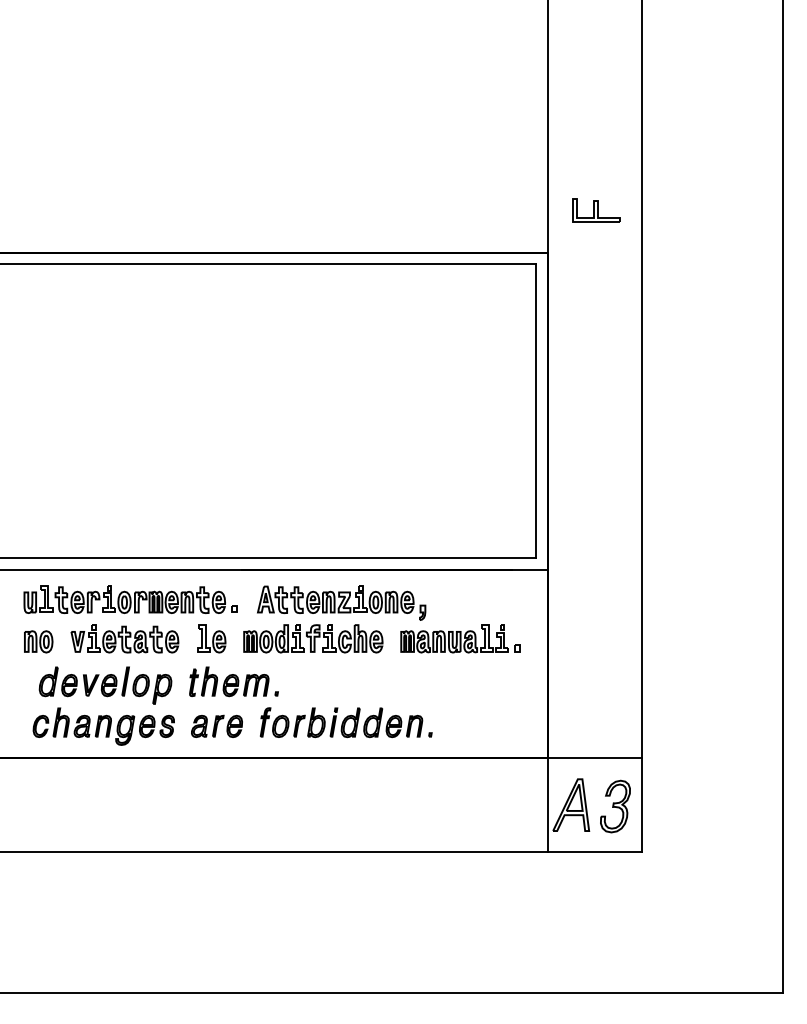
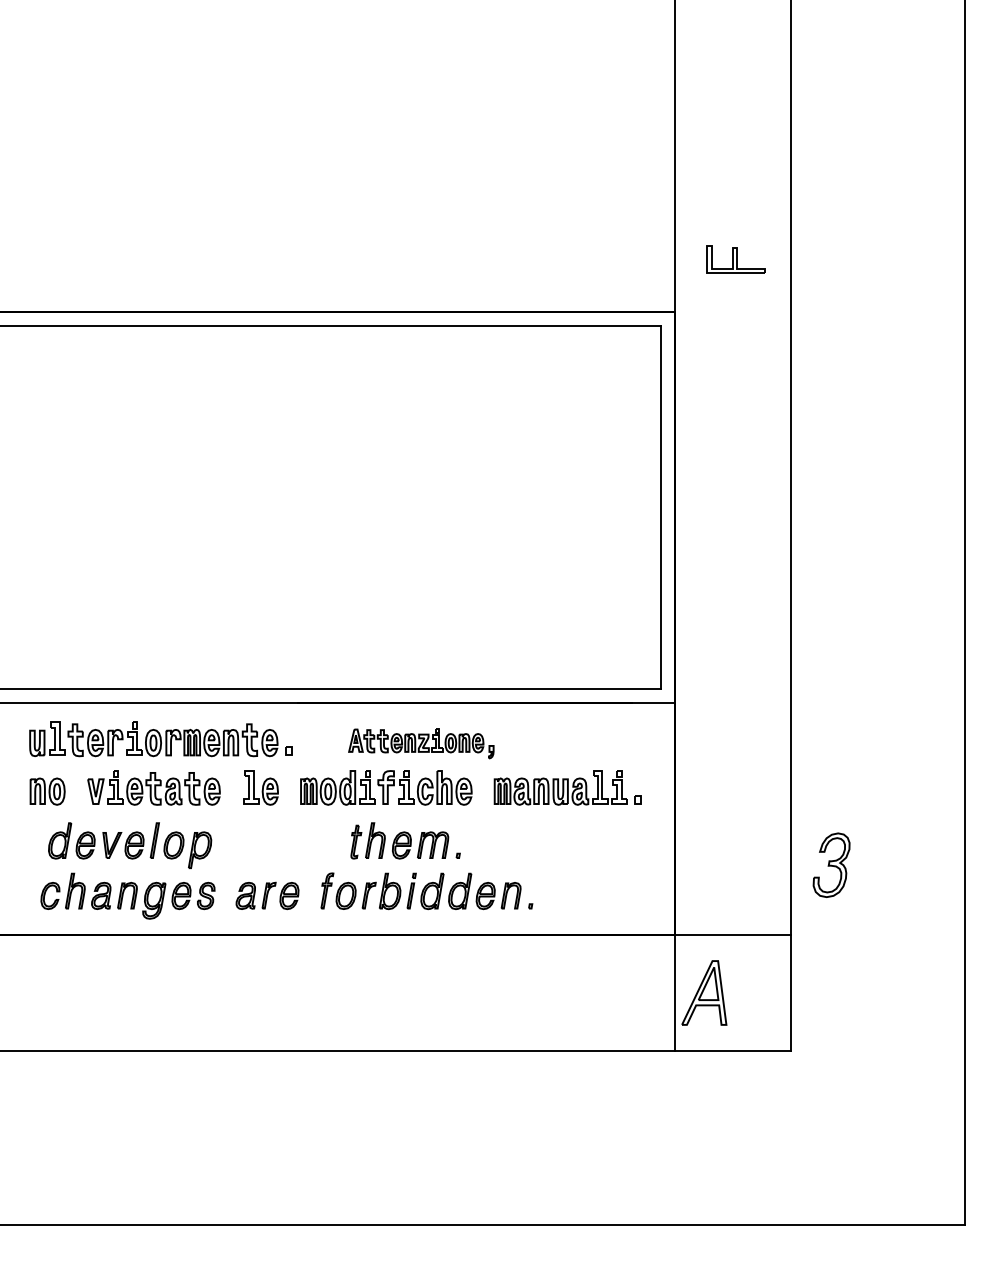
part: (341, 602) -> (421, 743), size x0.7
part: (233, 681) -> (405, 840), moved
part: (615, 806) -> (831, 865), moved

